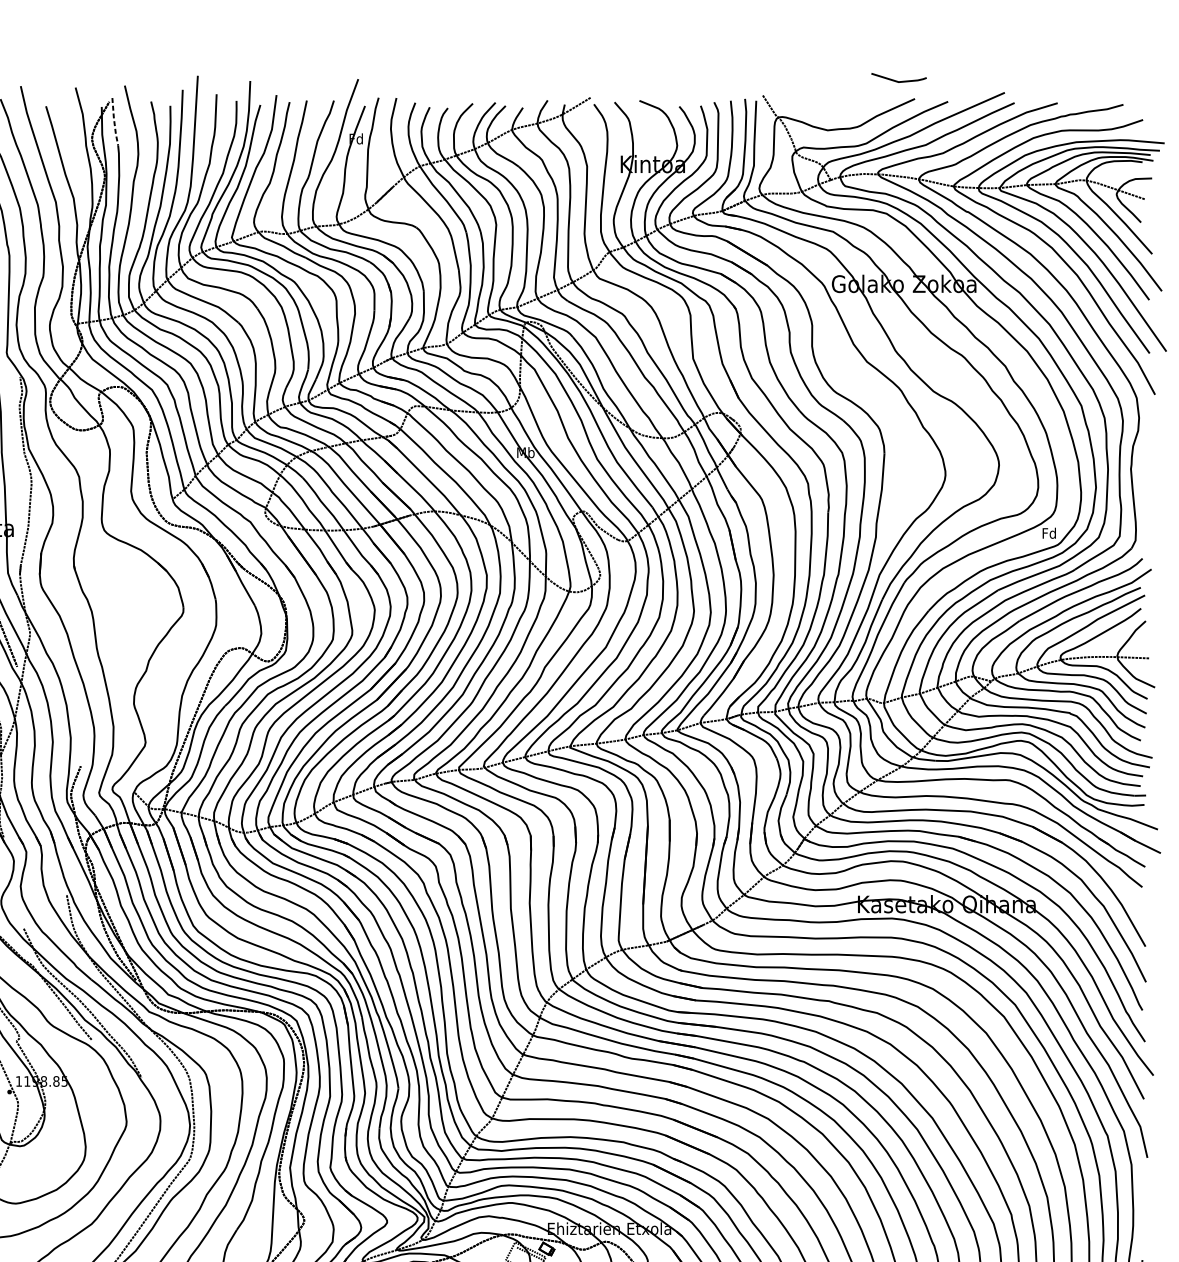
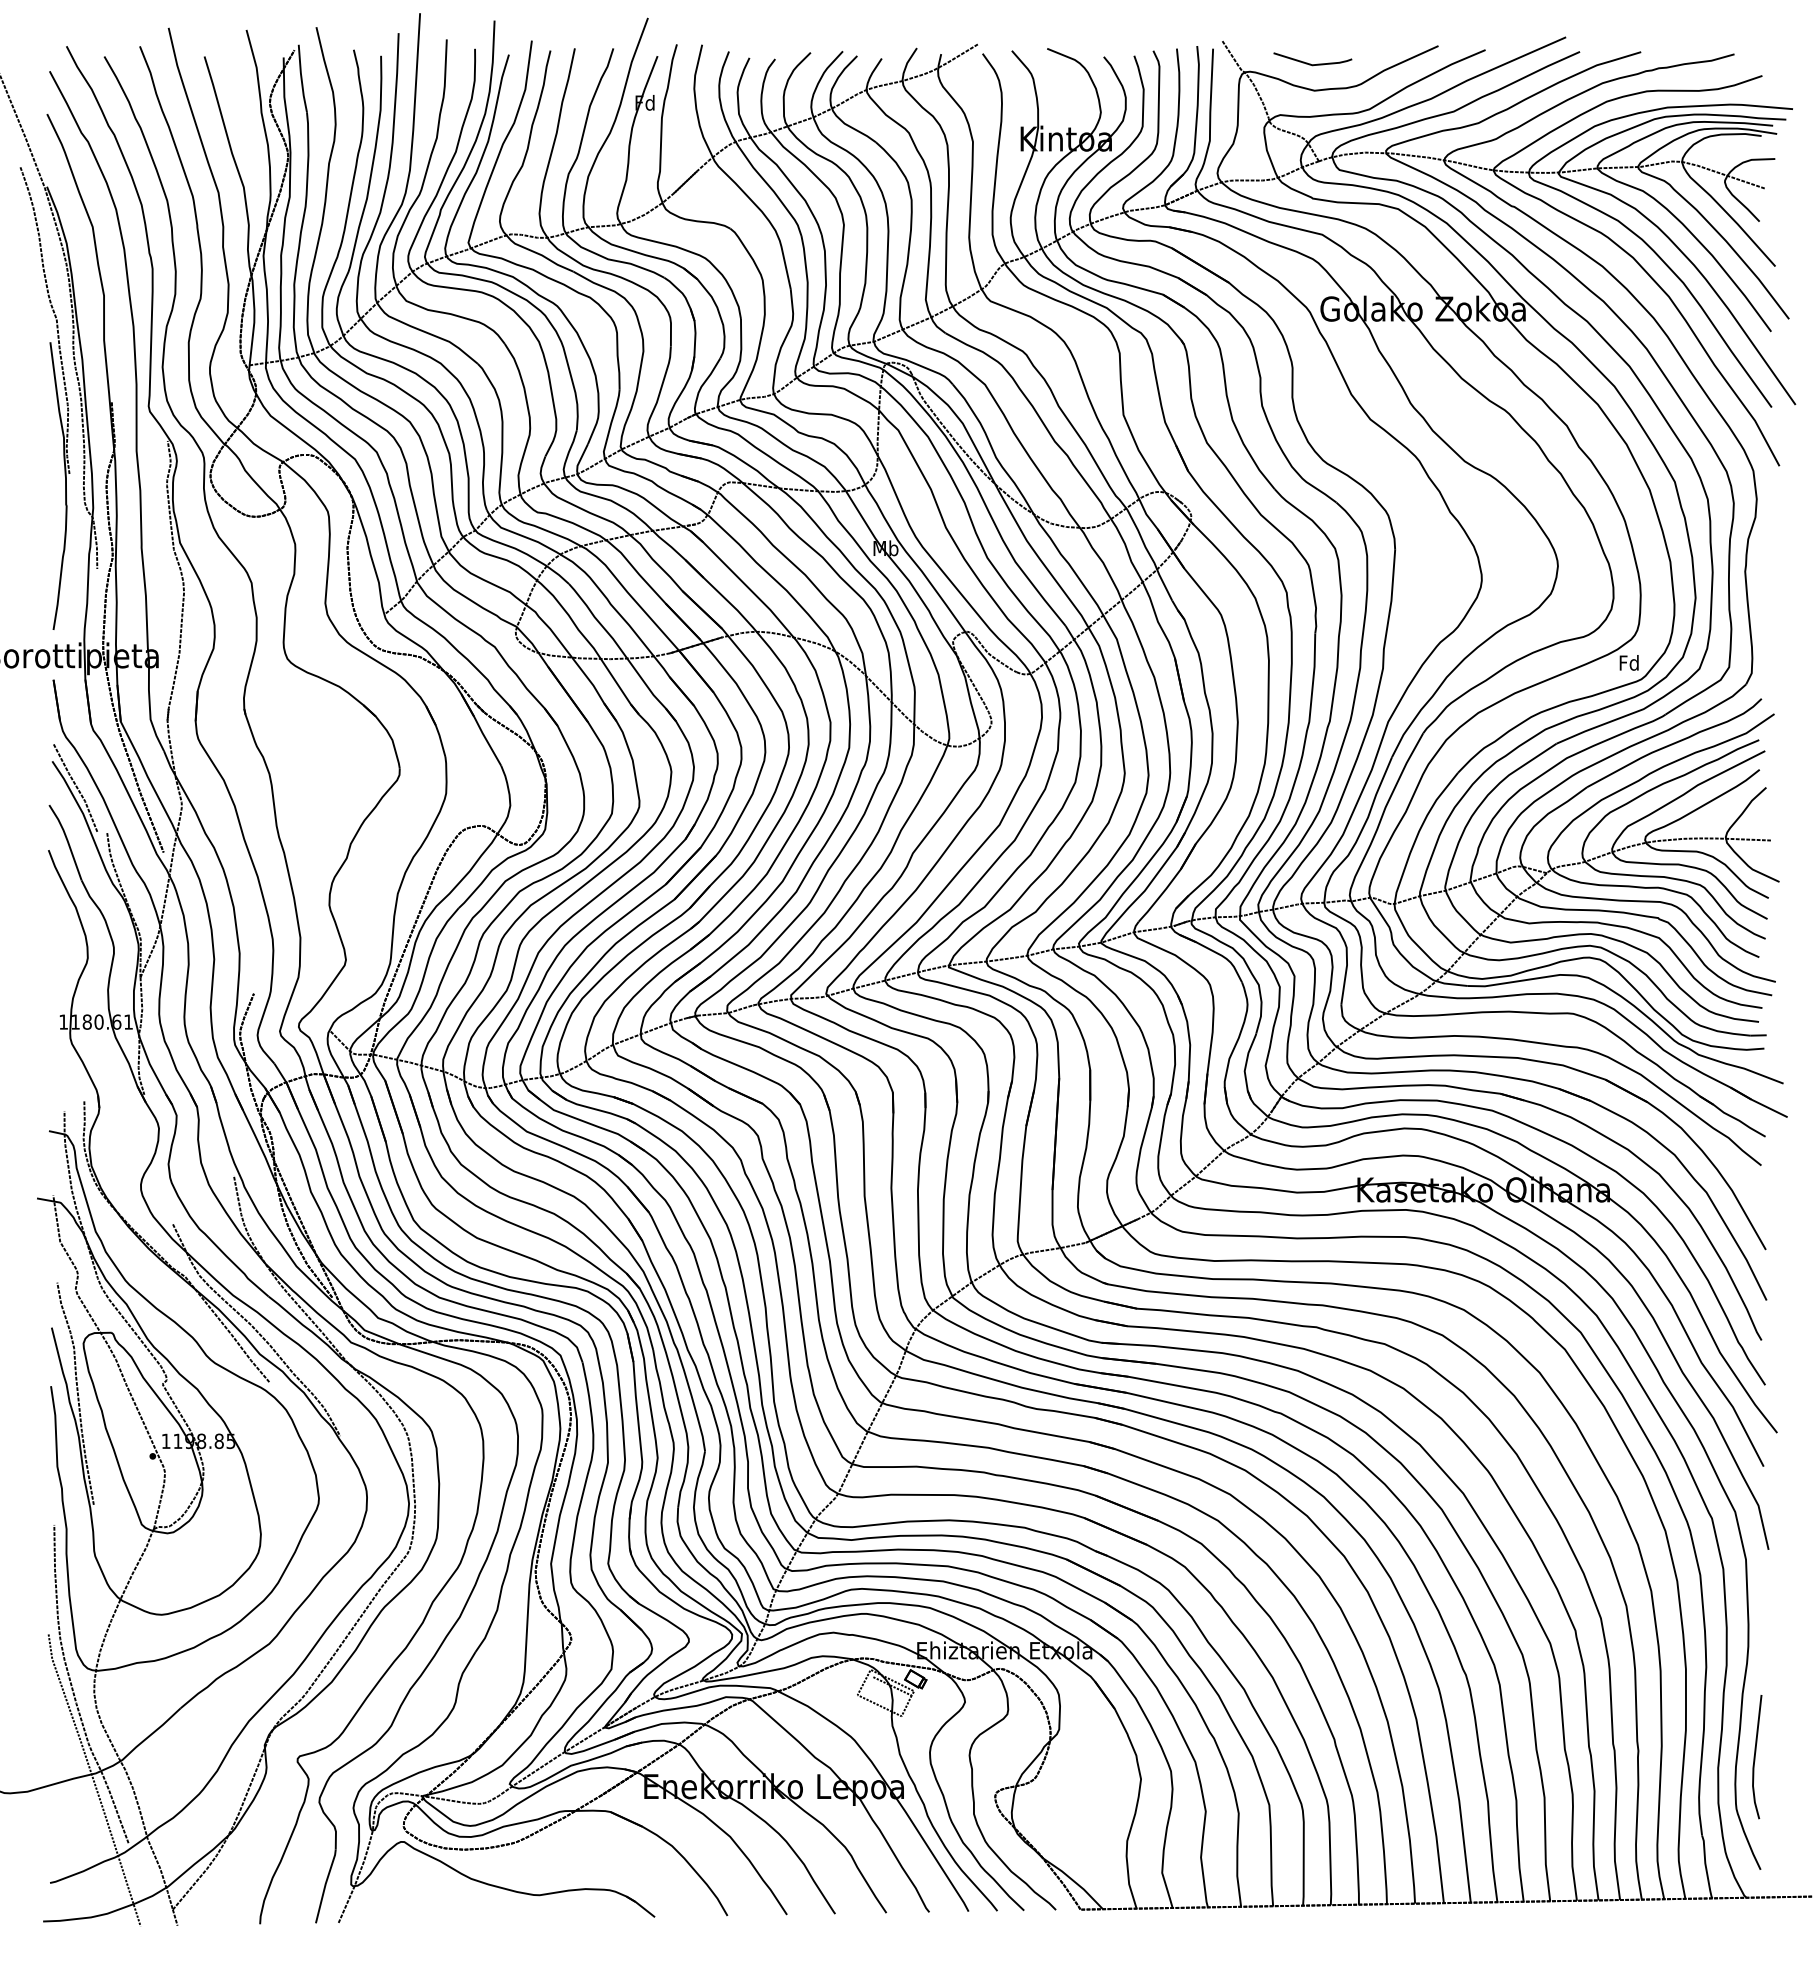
line: (897, 80) -> (1310, 63), moved
line: (114, 122) -> (301, 79), dashed -> solid

